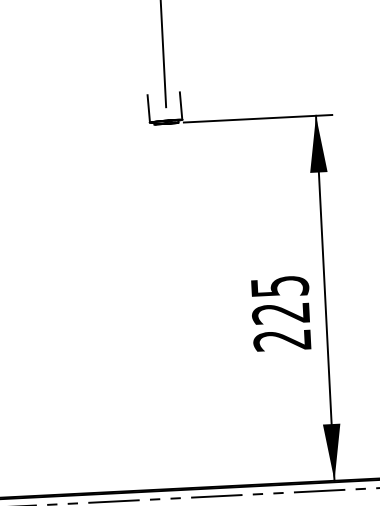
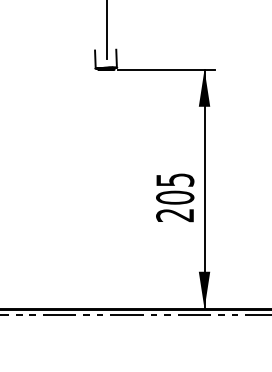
text: (281, 313) -> (175, 197), 225 -> 205

